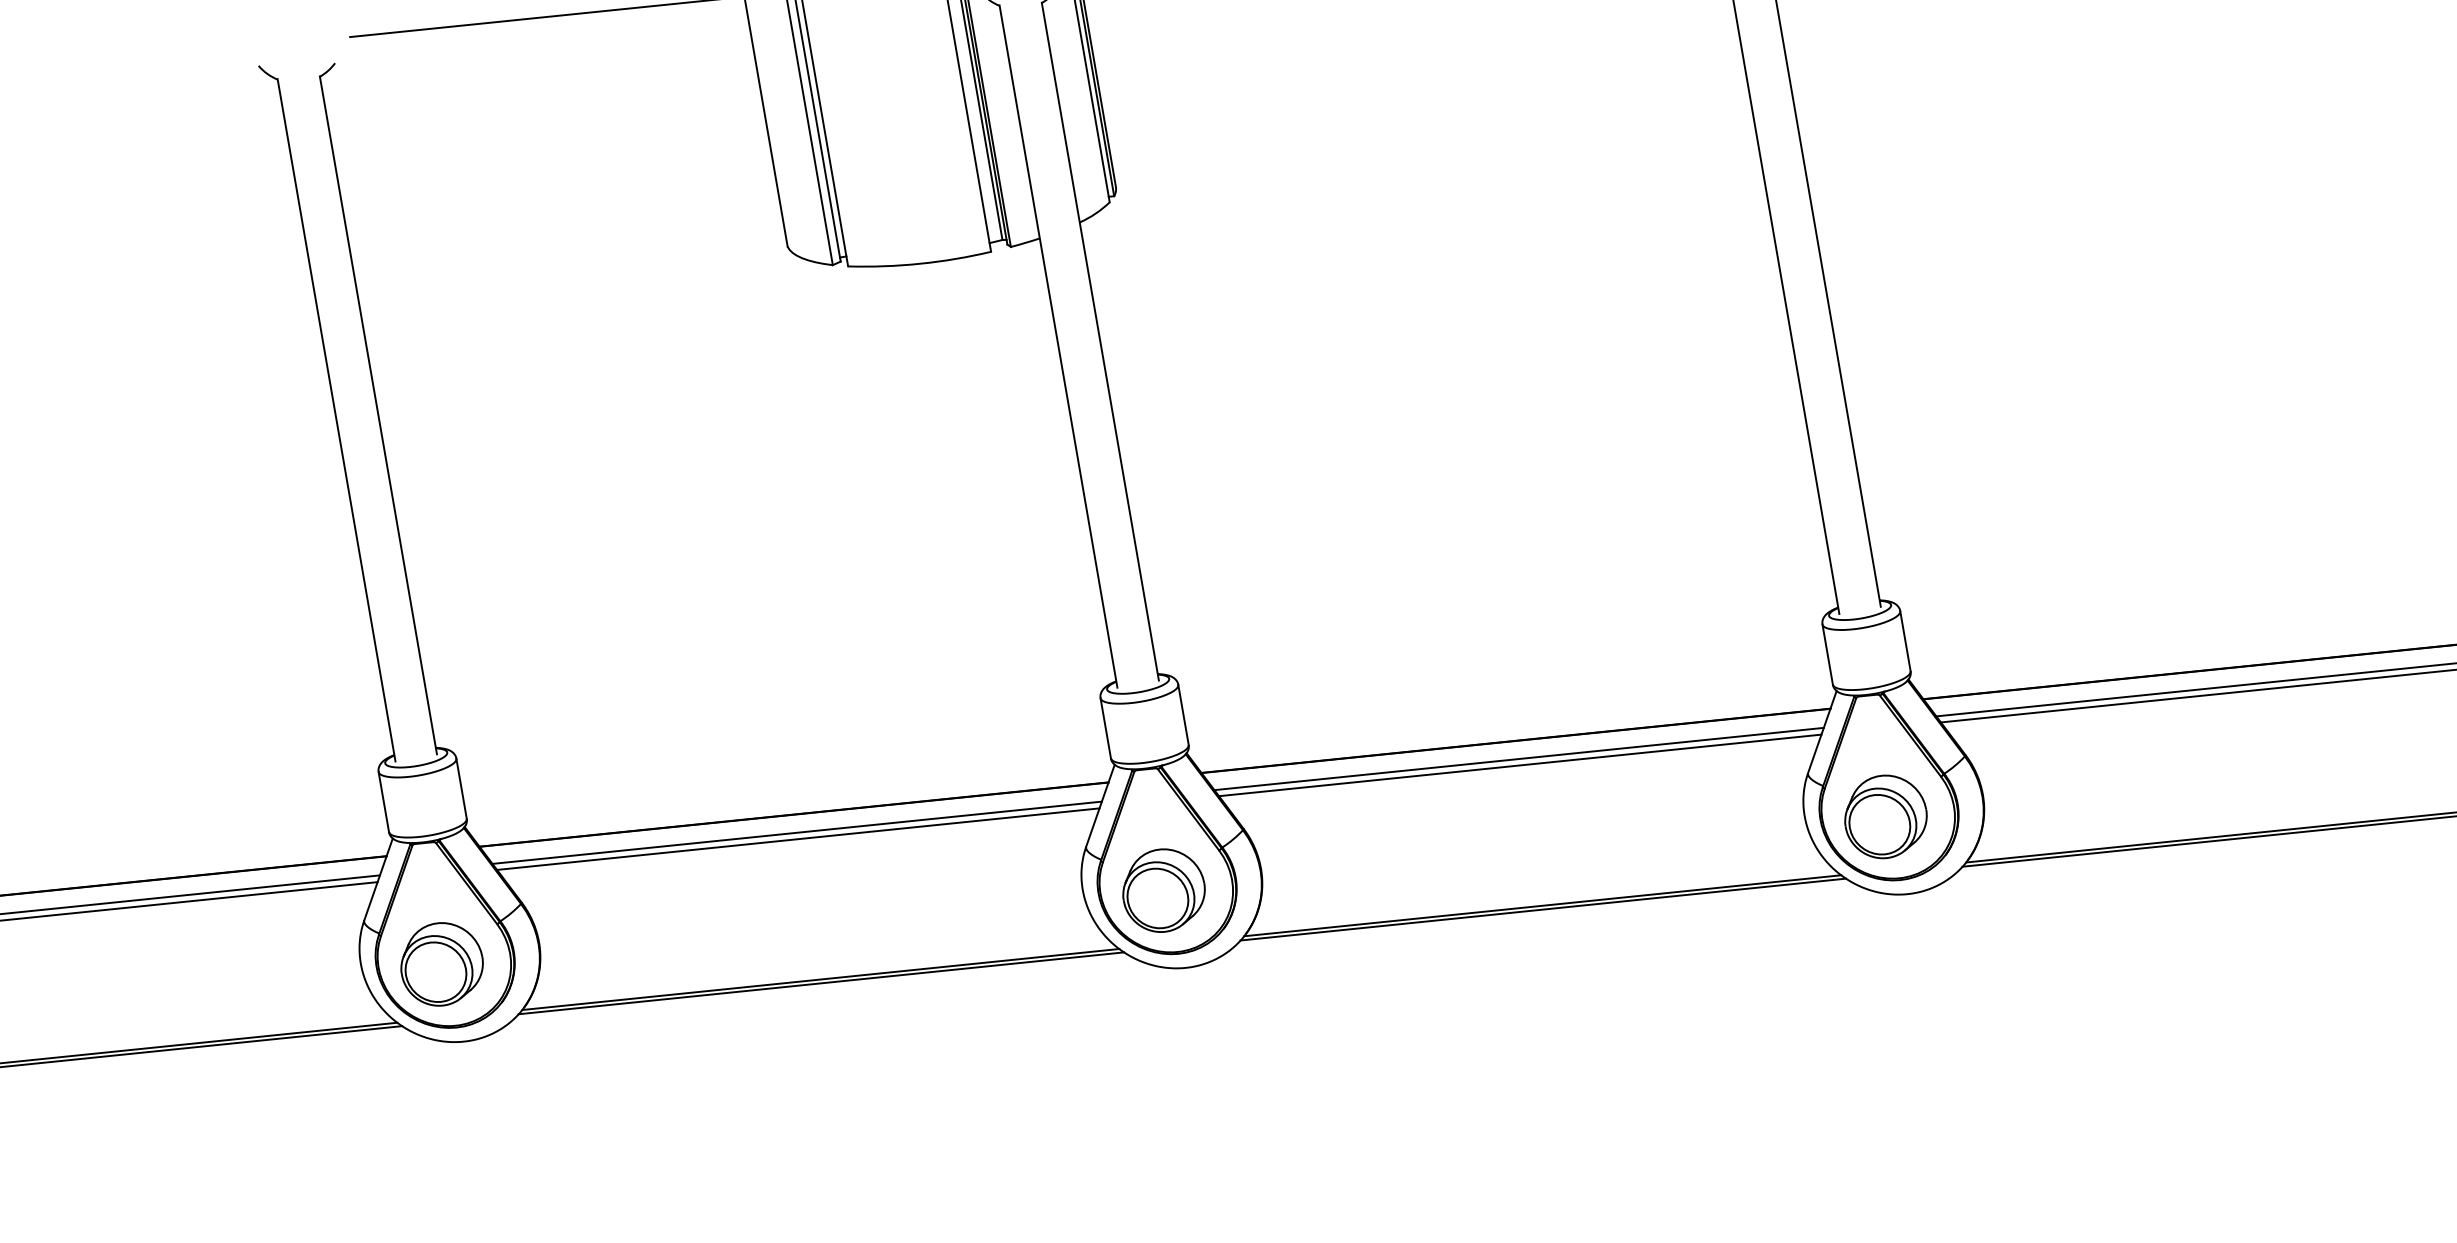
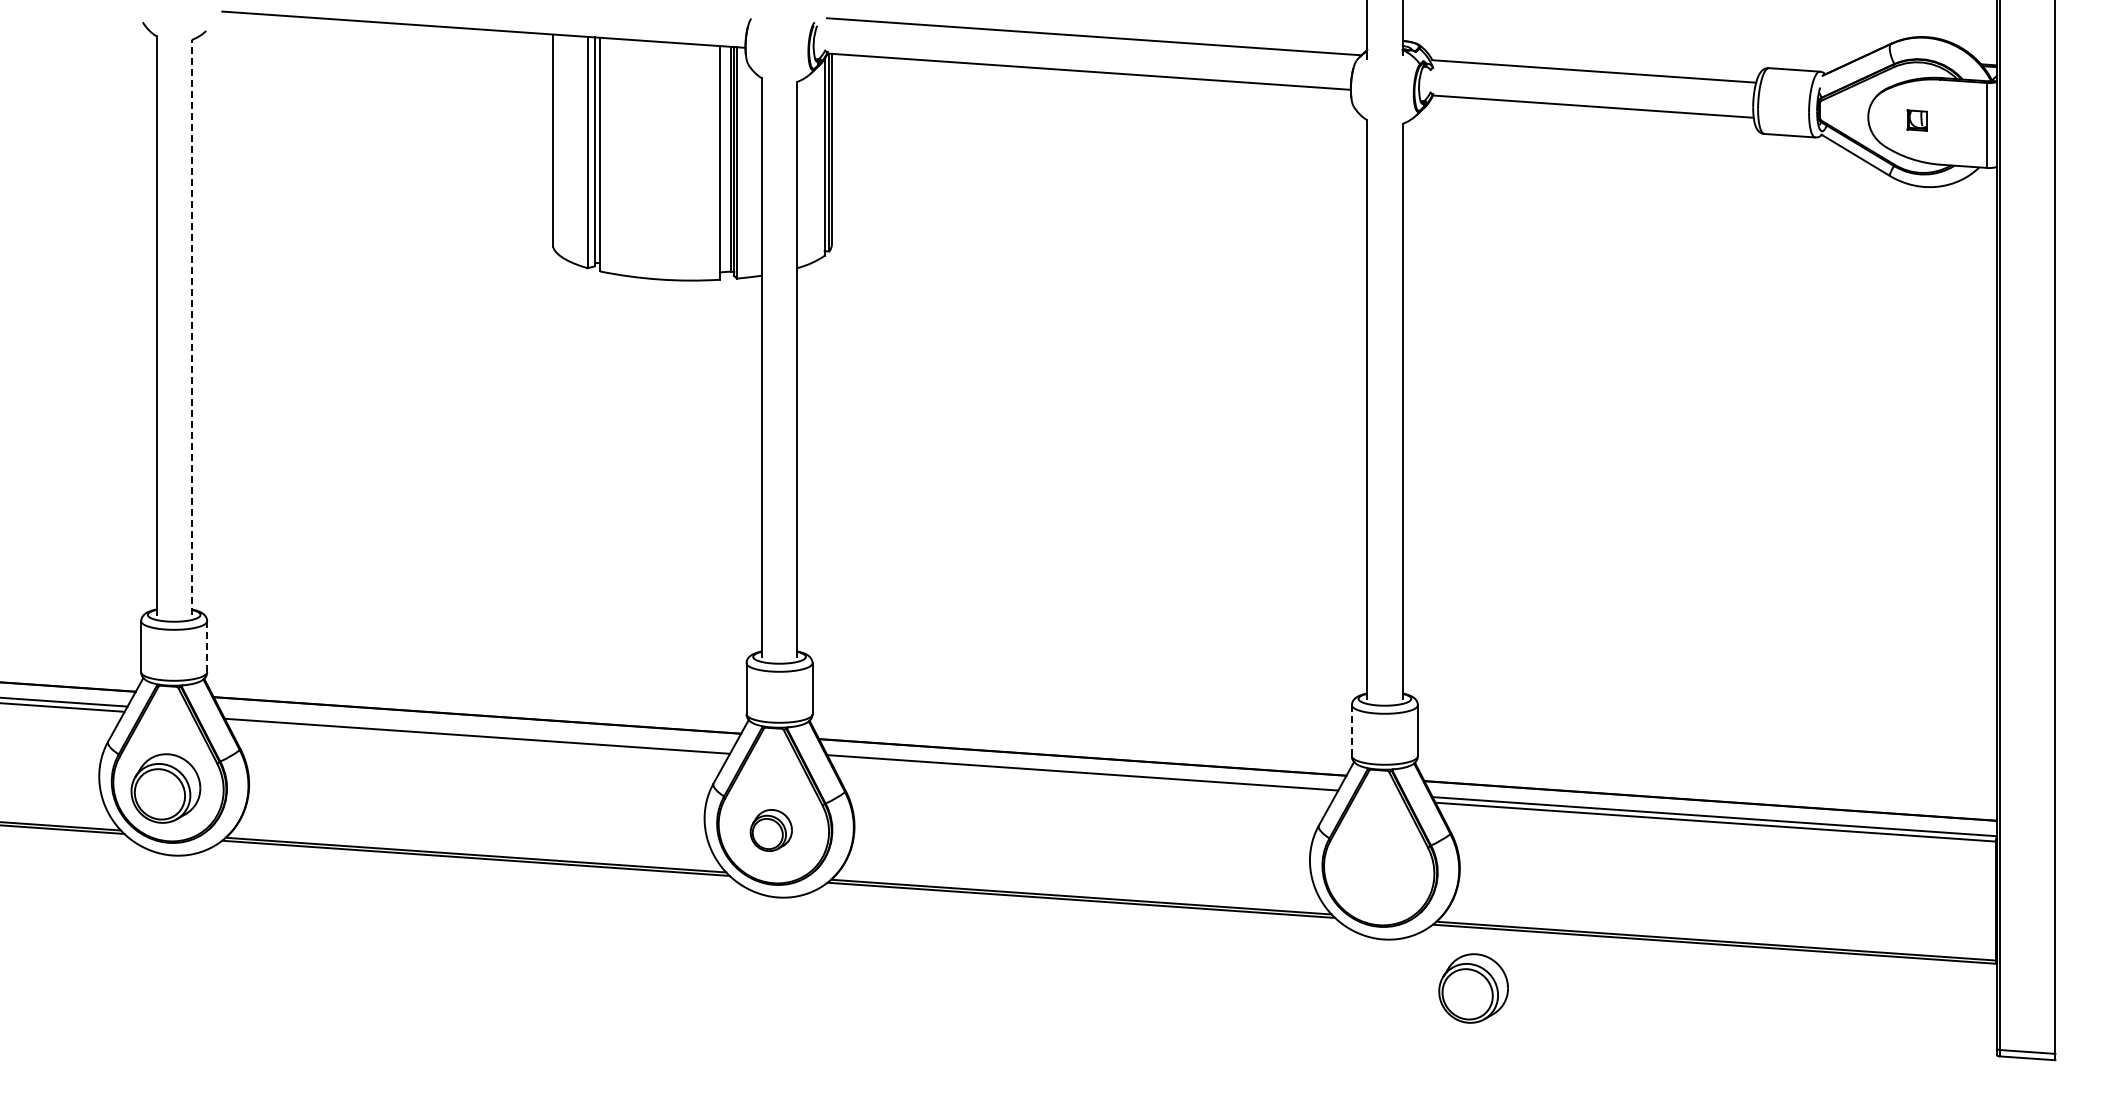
line: (378, 415) -> (191, 327), solid -> dashed
line: (1827, 655) -> (1351, 731), solid -> dashed
line: (1519, 764) -> (1082, 777), removed
line: (461, 788) -> (207, 646), solid -> dashed
part: (1885, 816) -> (1473, 988), moved
line: (796, 832) -> (476, 730), removed
part: (1164, 890) -> (771, 830), size x0.6

